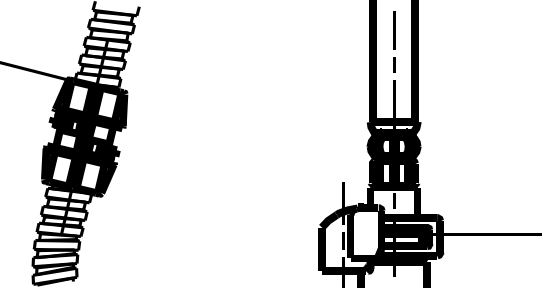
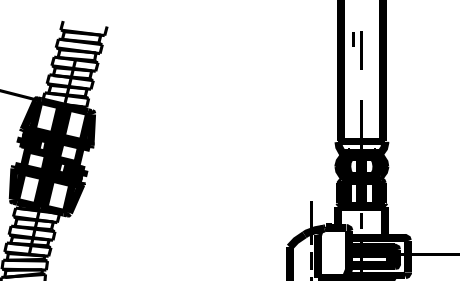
line: (394, 64) -> (354, 39), moved

